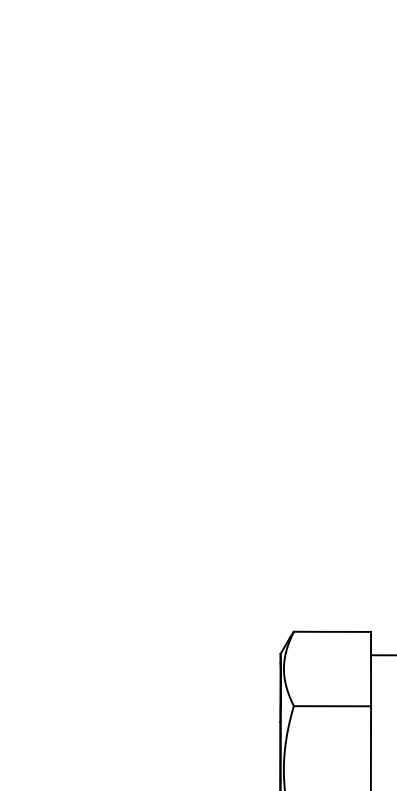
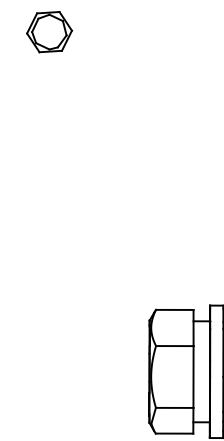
part: (74, 61) -> (49, 32), added

